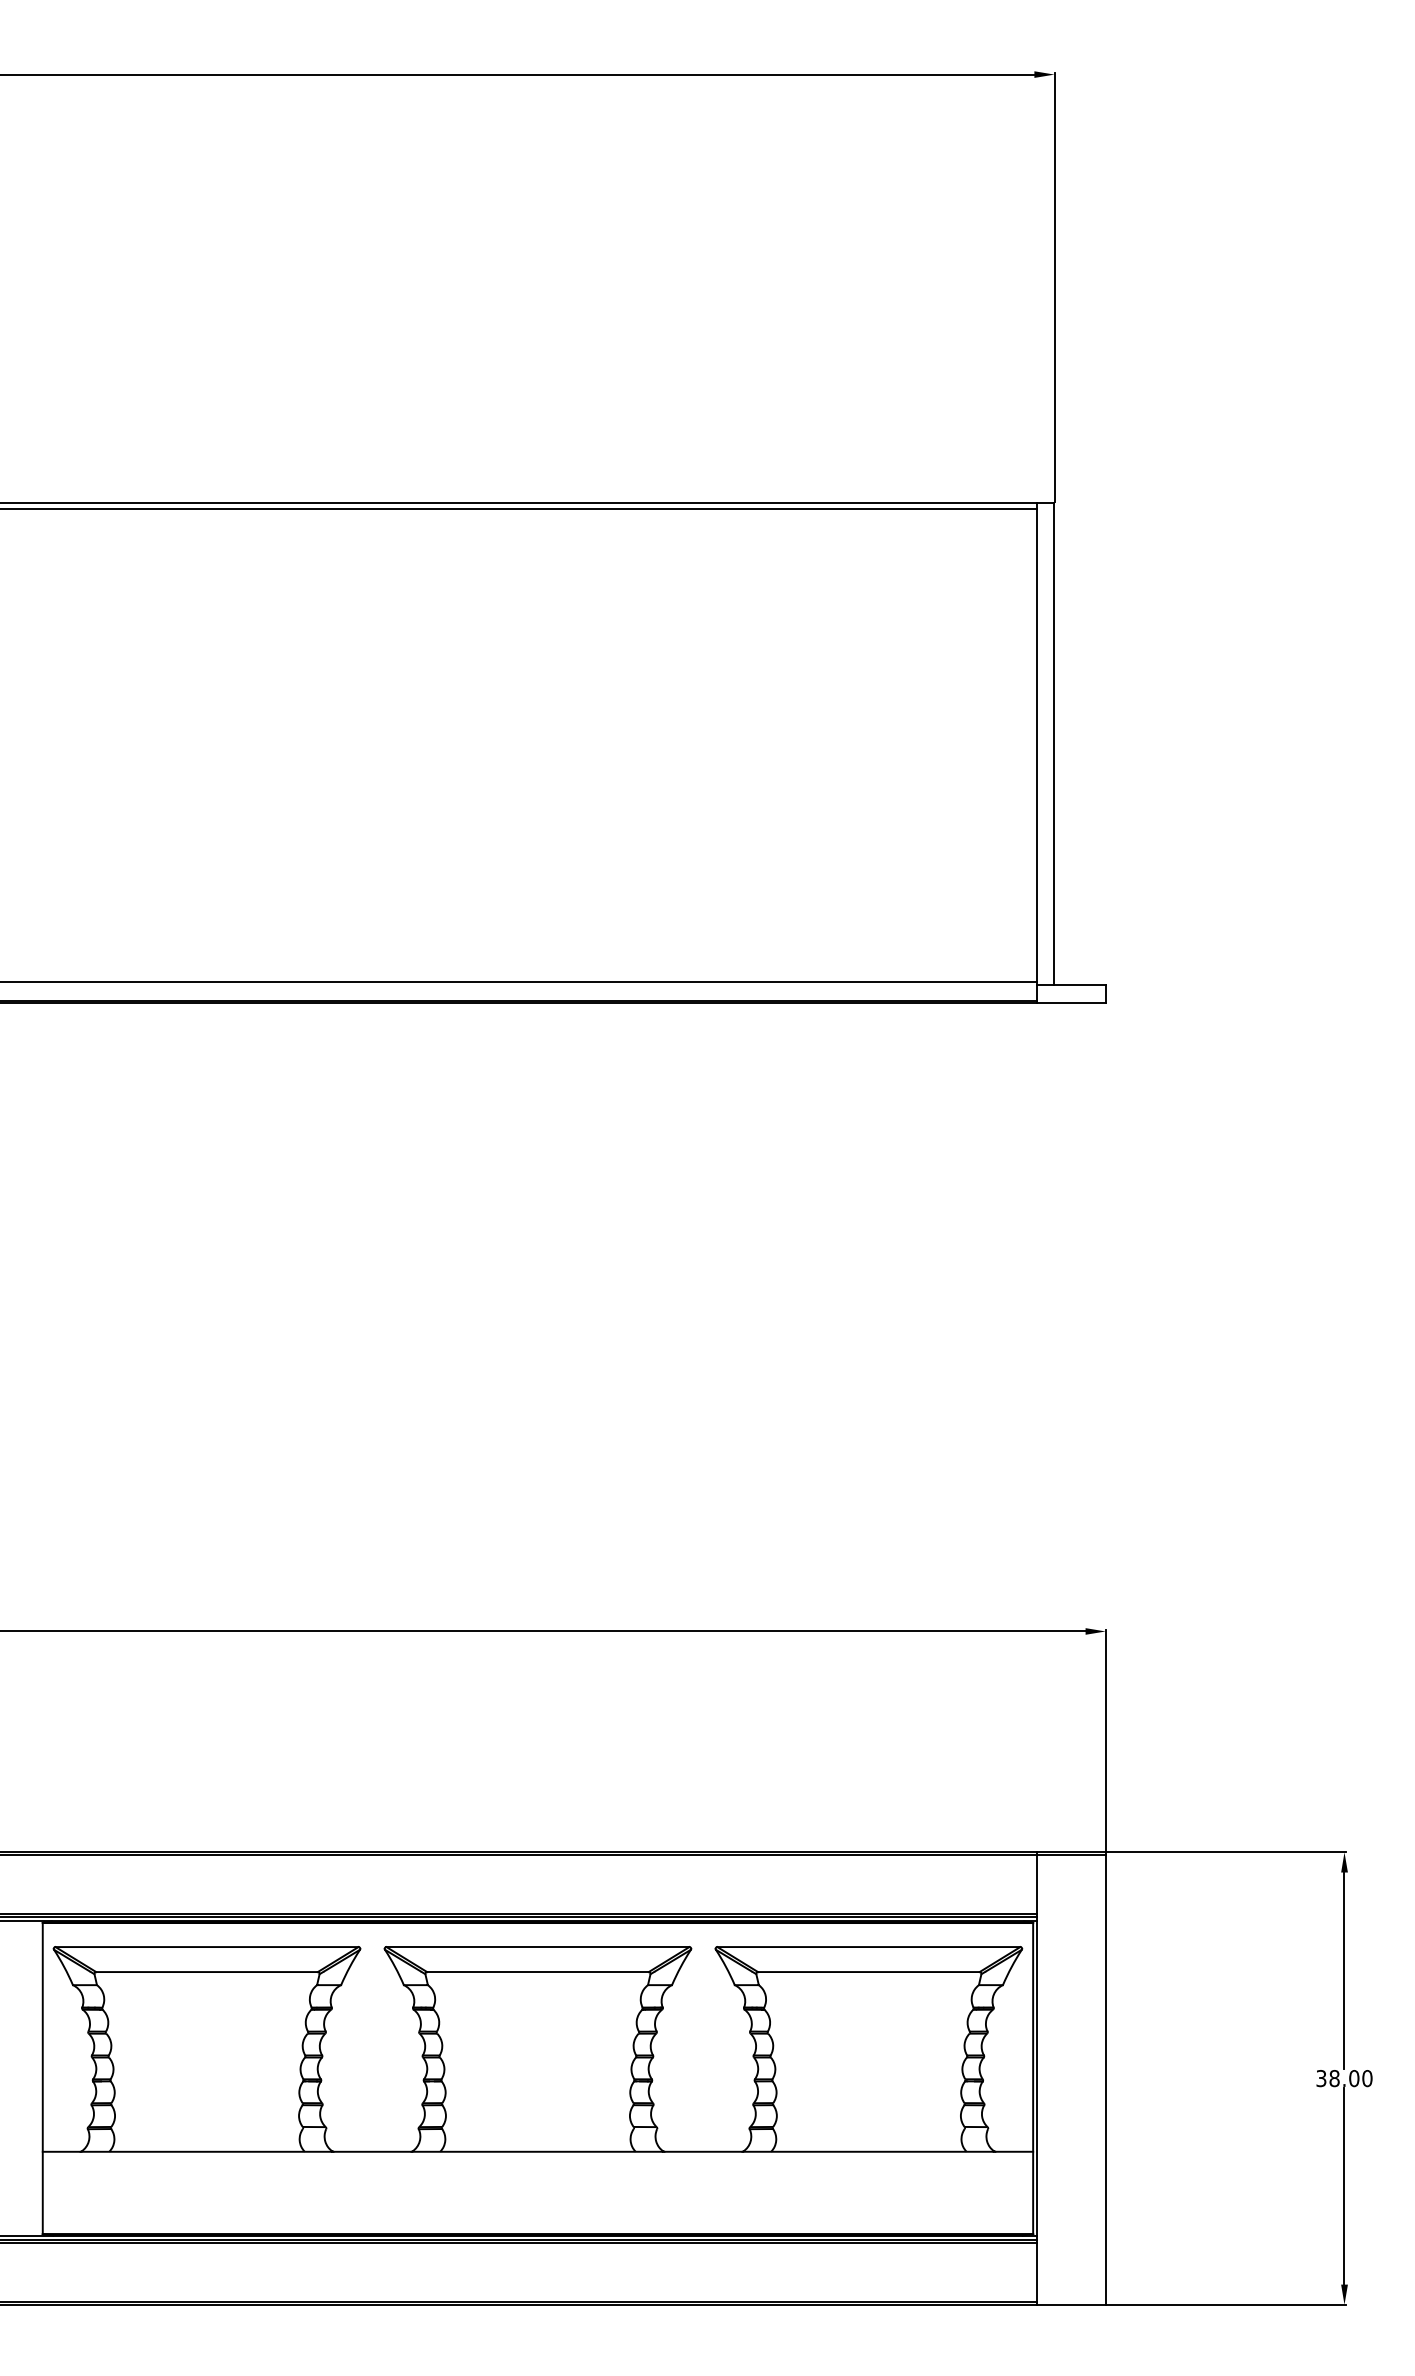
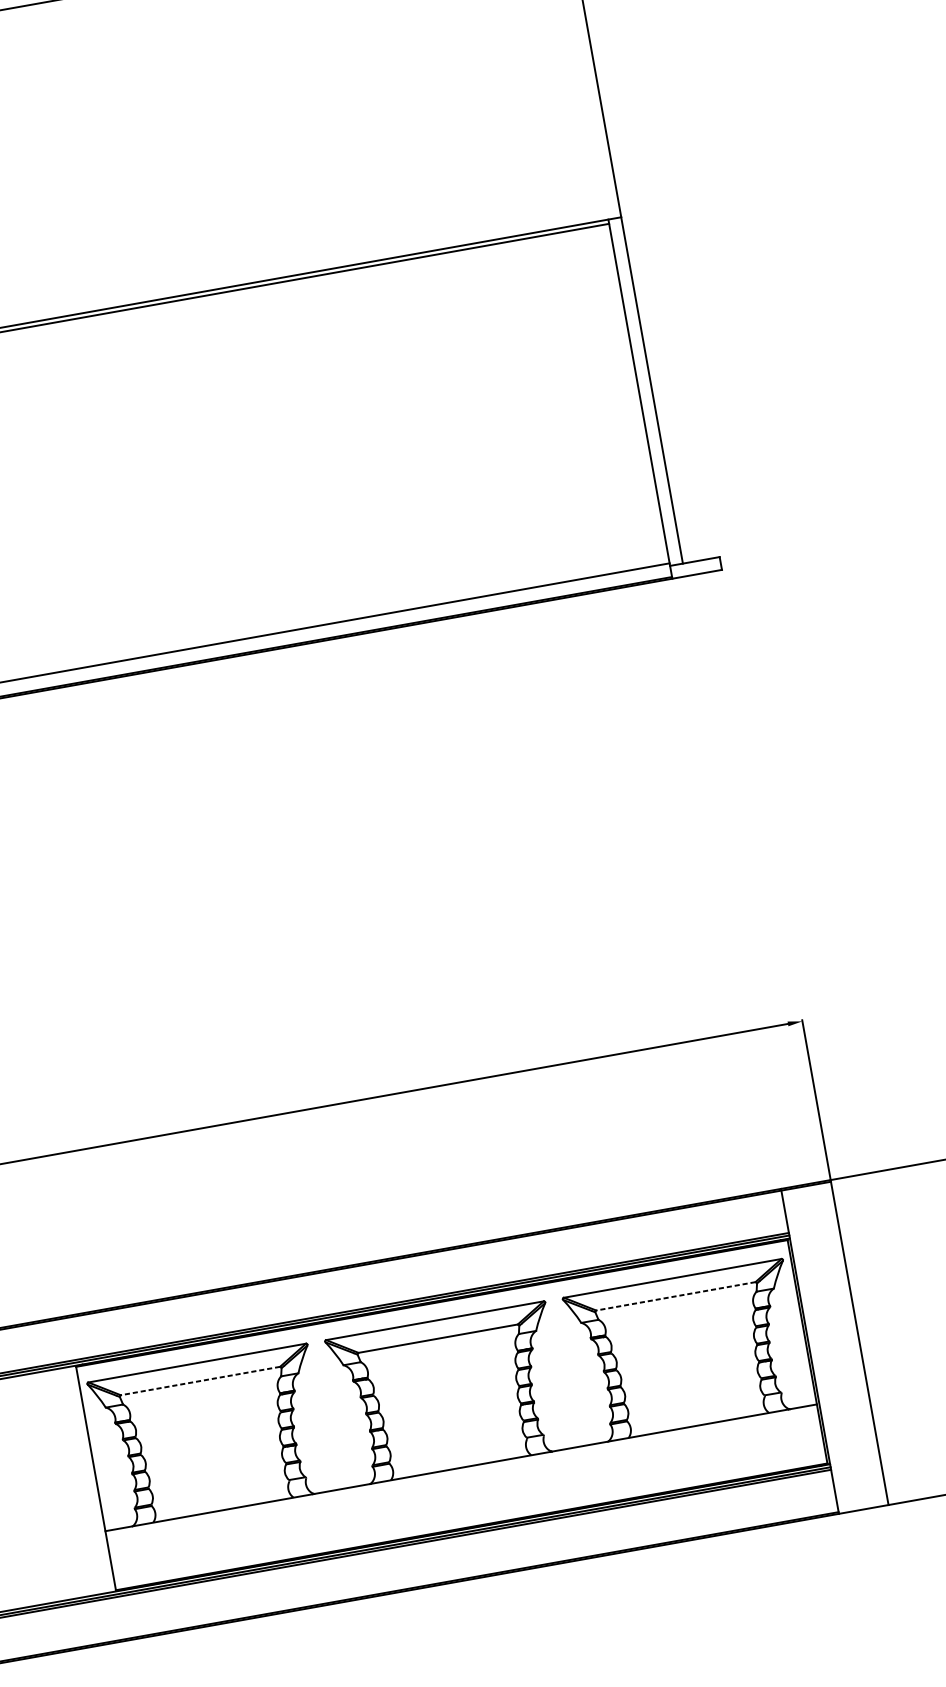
line: (207, 1972) -> (200, 1381), solid -> dashed
line: (868, 1972) -> (675, 1296), solid -> dashed

